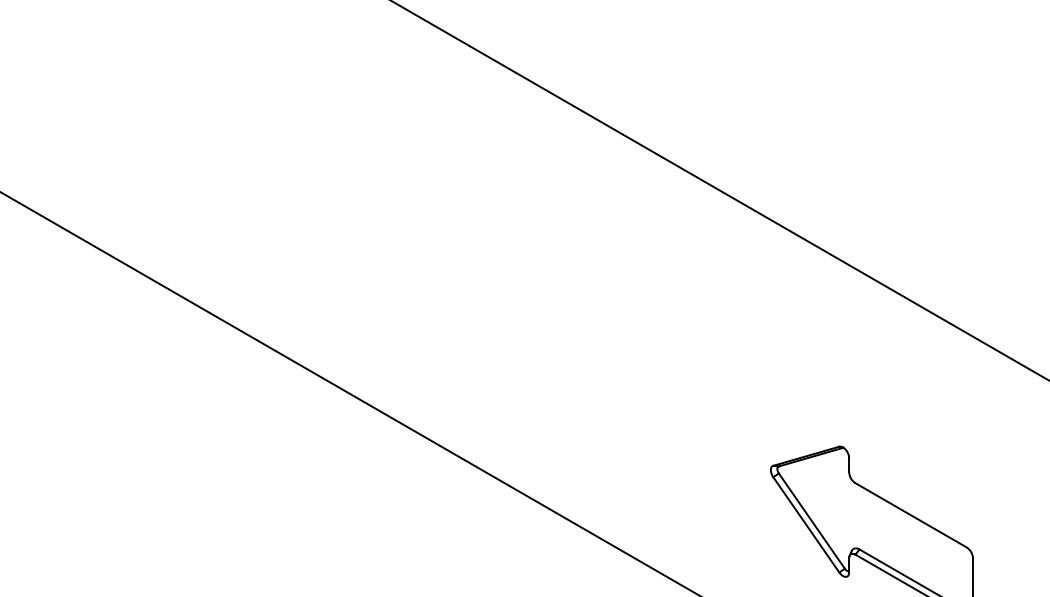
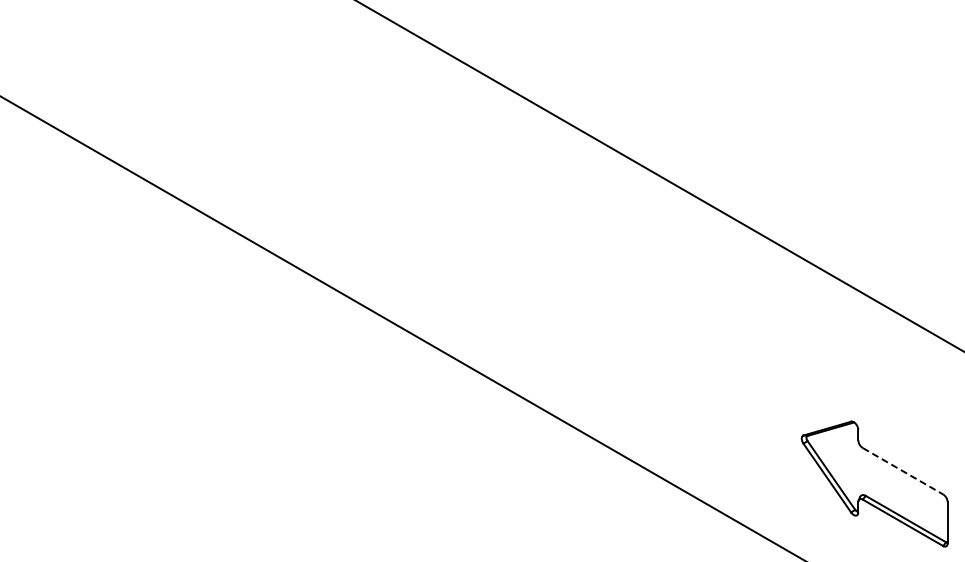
line: (911, 515) -> (903, 471), solid -> dashed

